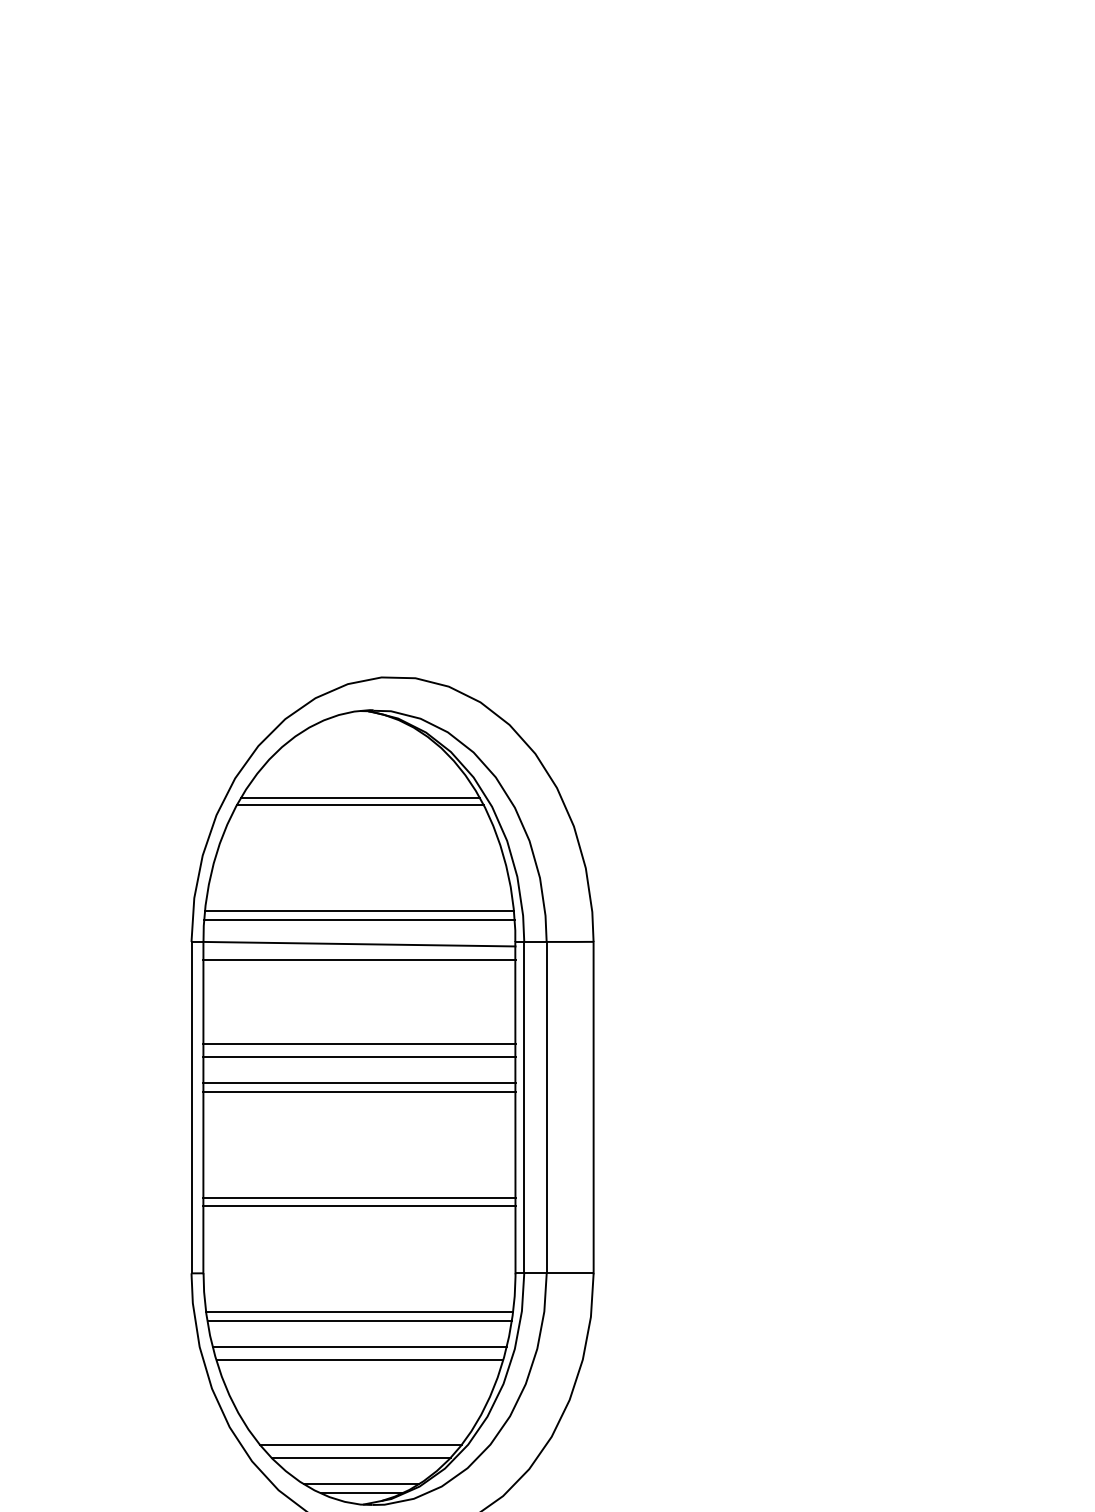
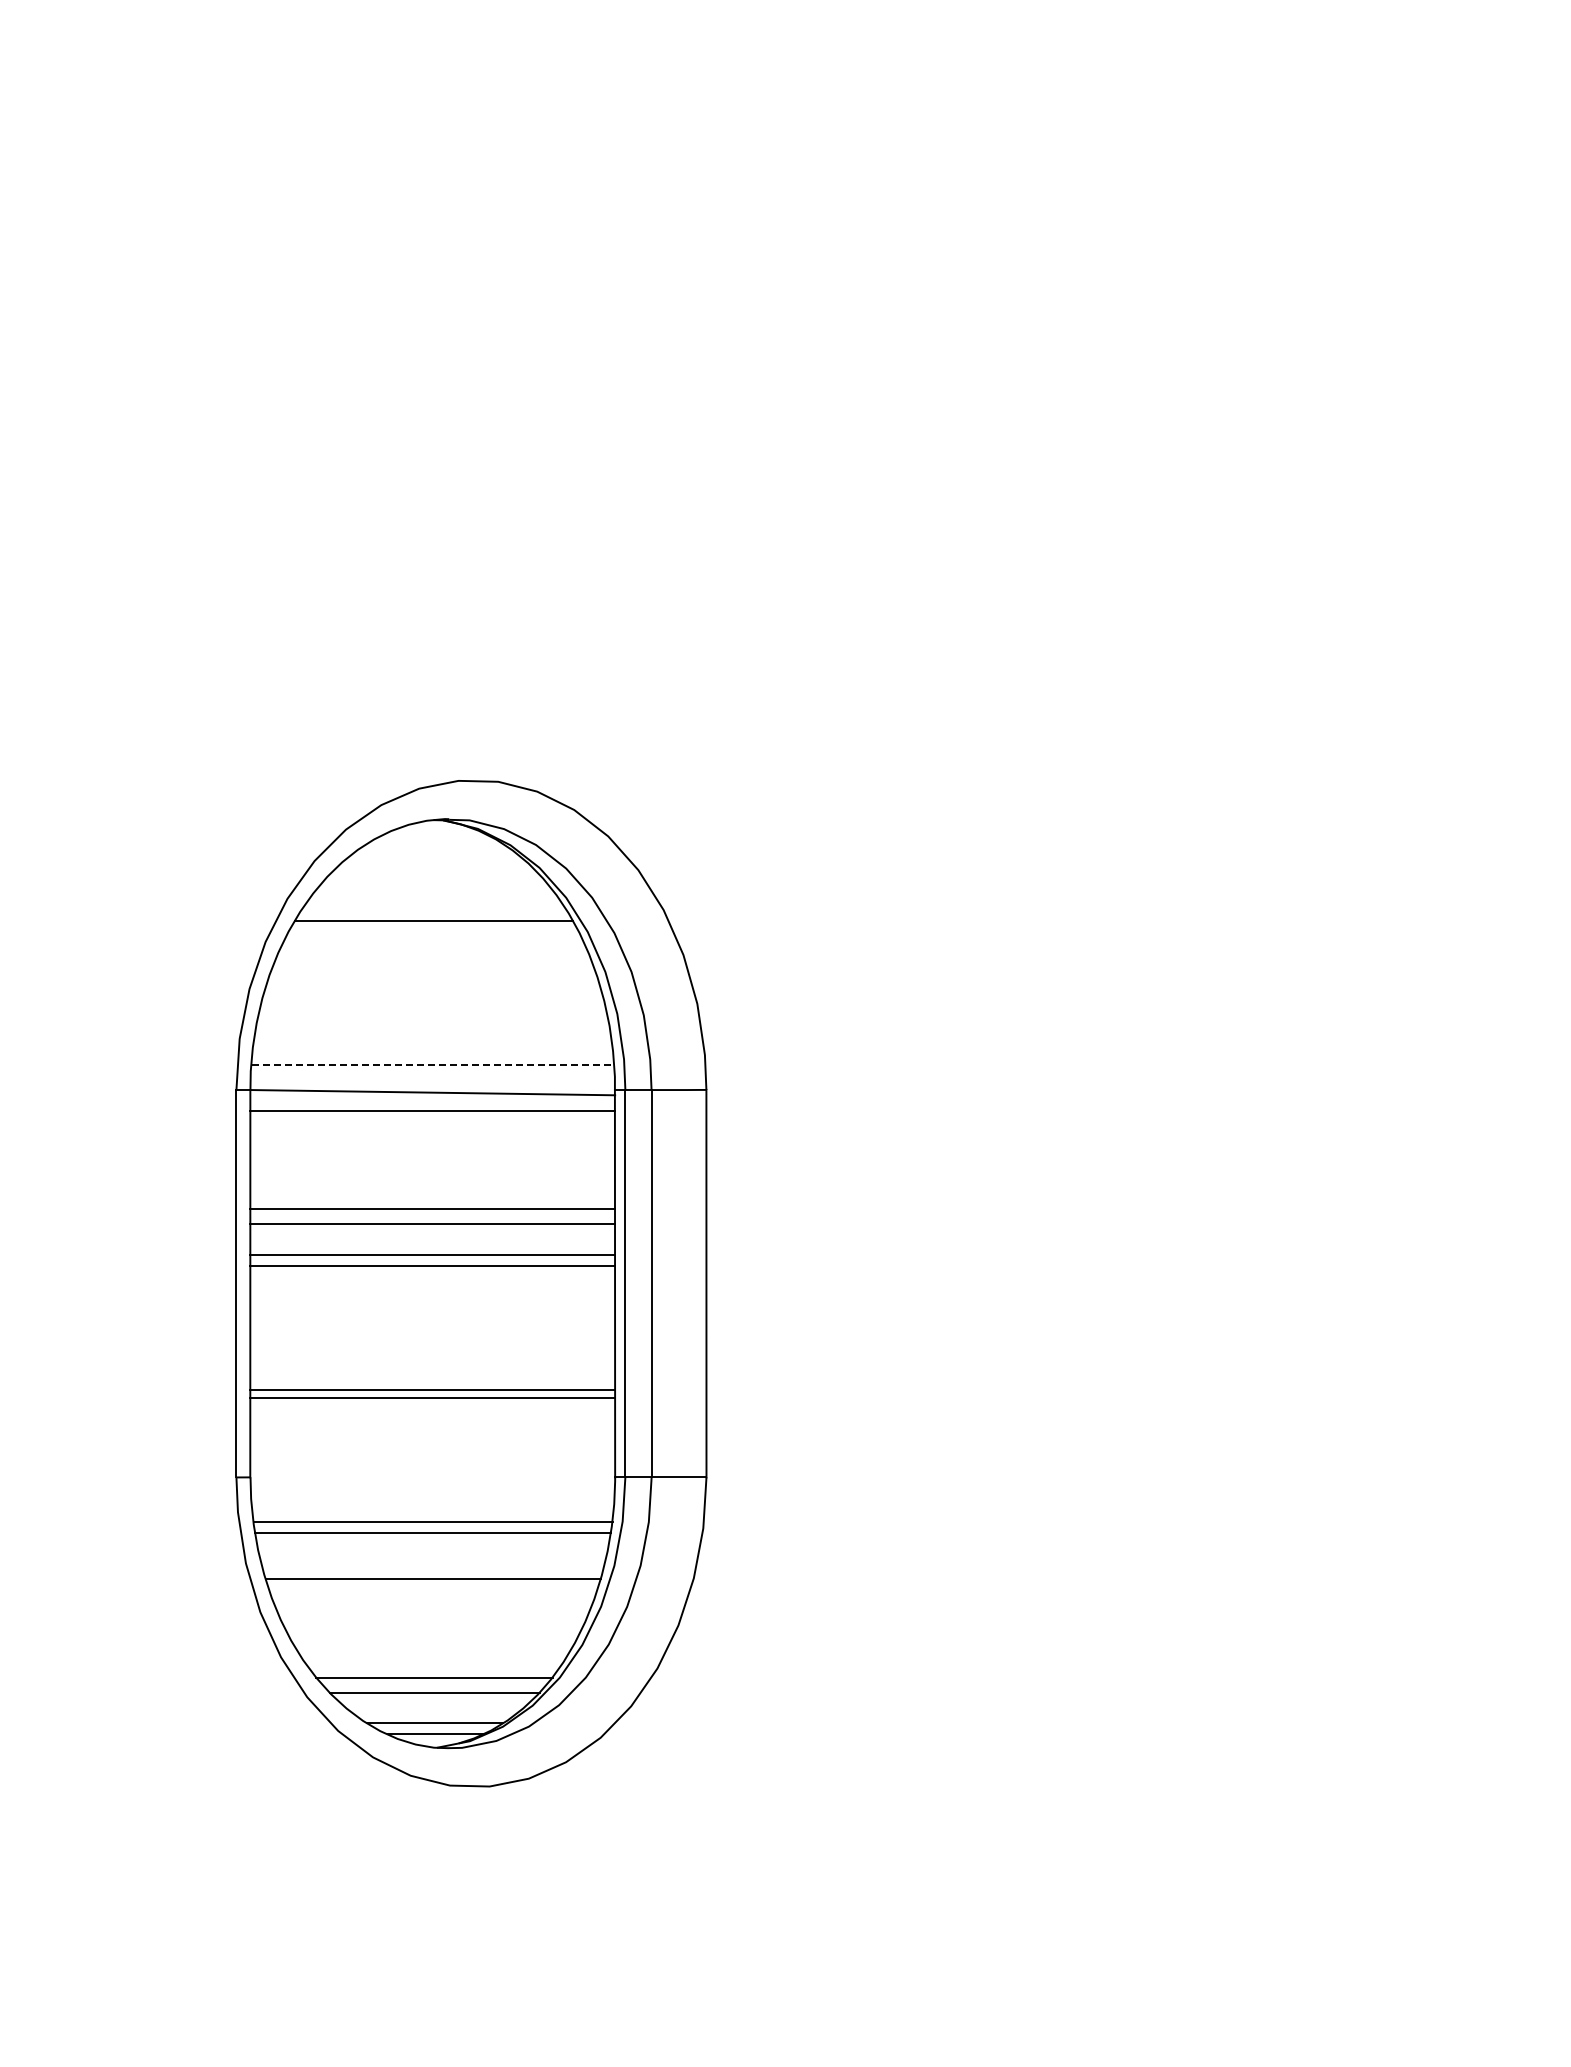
line: (360, 804) -> (433, 929), removed
line: (359, 910) -> (432, 1053), removed
line: (360, 920) -> (433, 1064), solid -> dashed
line: (359, 1346) -> (432, 1563), removed

